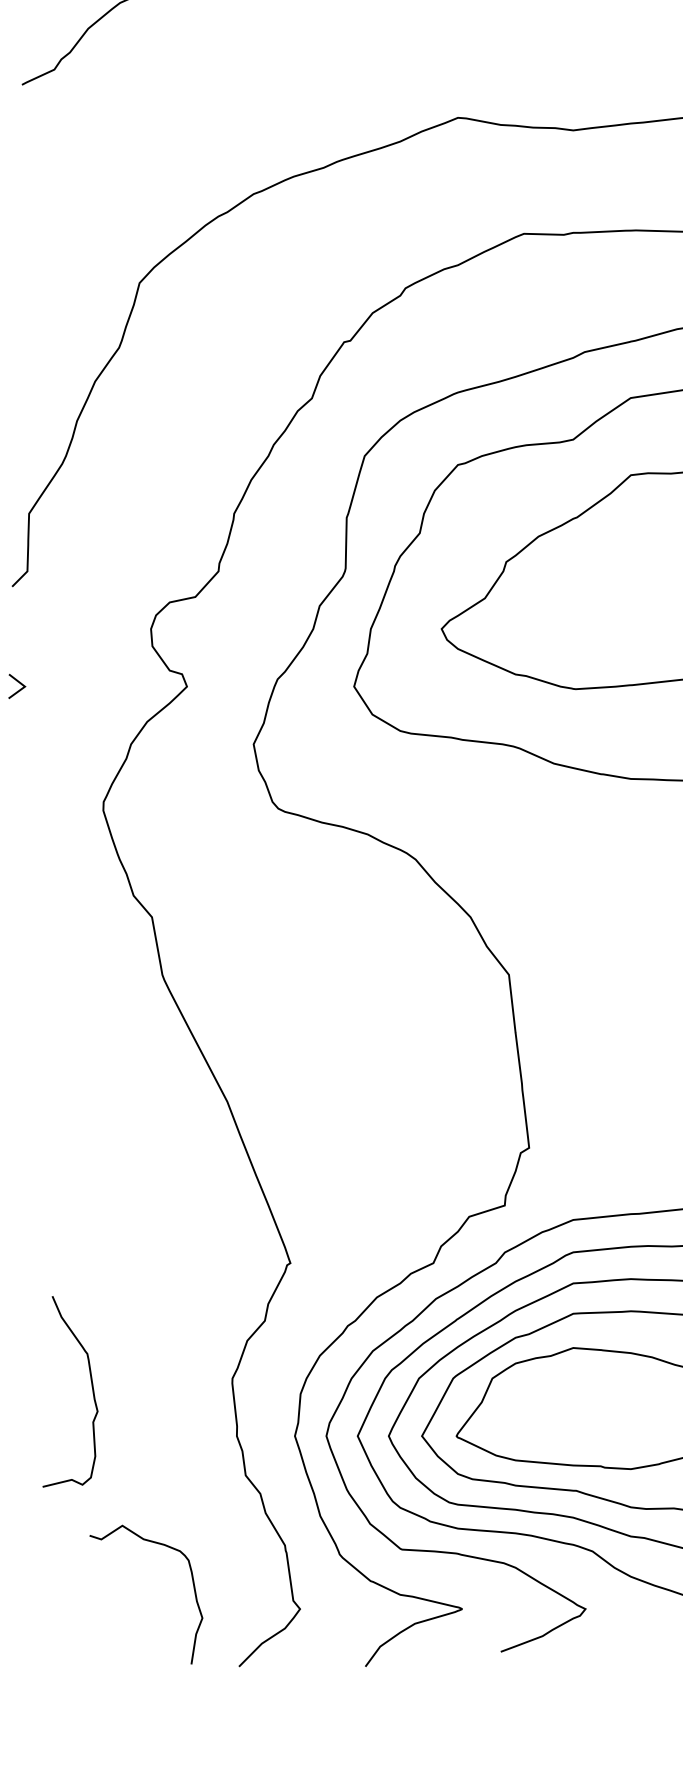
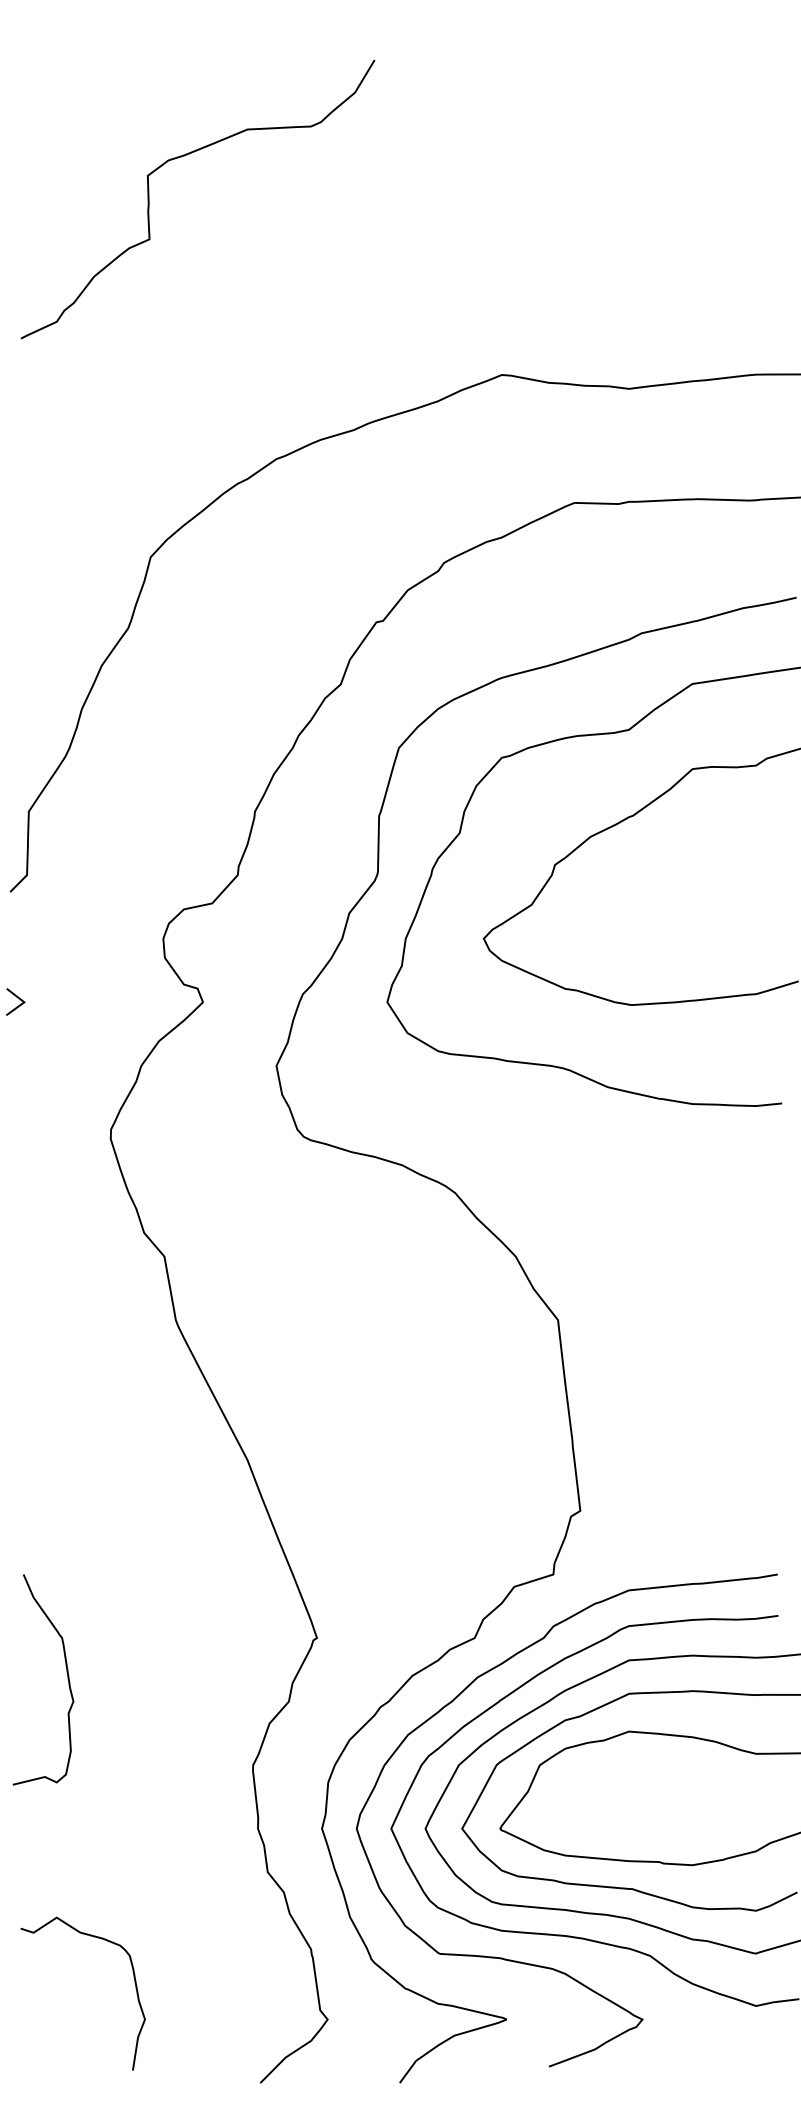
curve: (92, 1391) -> (67, 1679), moved
curve: (192, 1585) -> (134, 1983), moved

